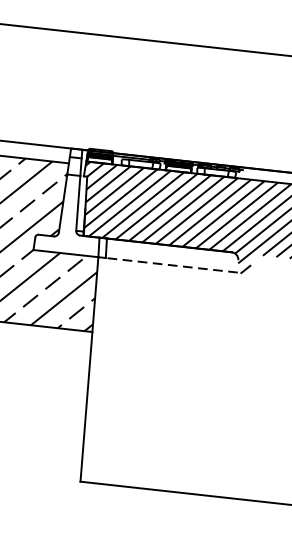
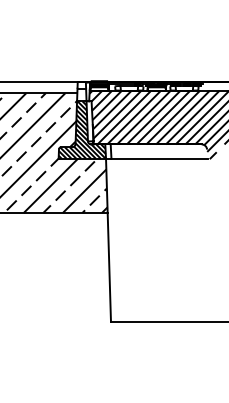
hatch: (69, 213) -> (81, 129), added
line: (171, 265) -> (159, 158), dashed -> solid

